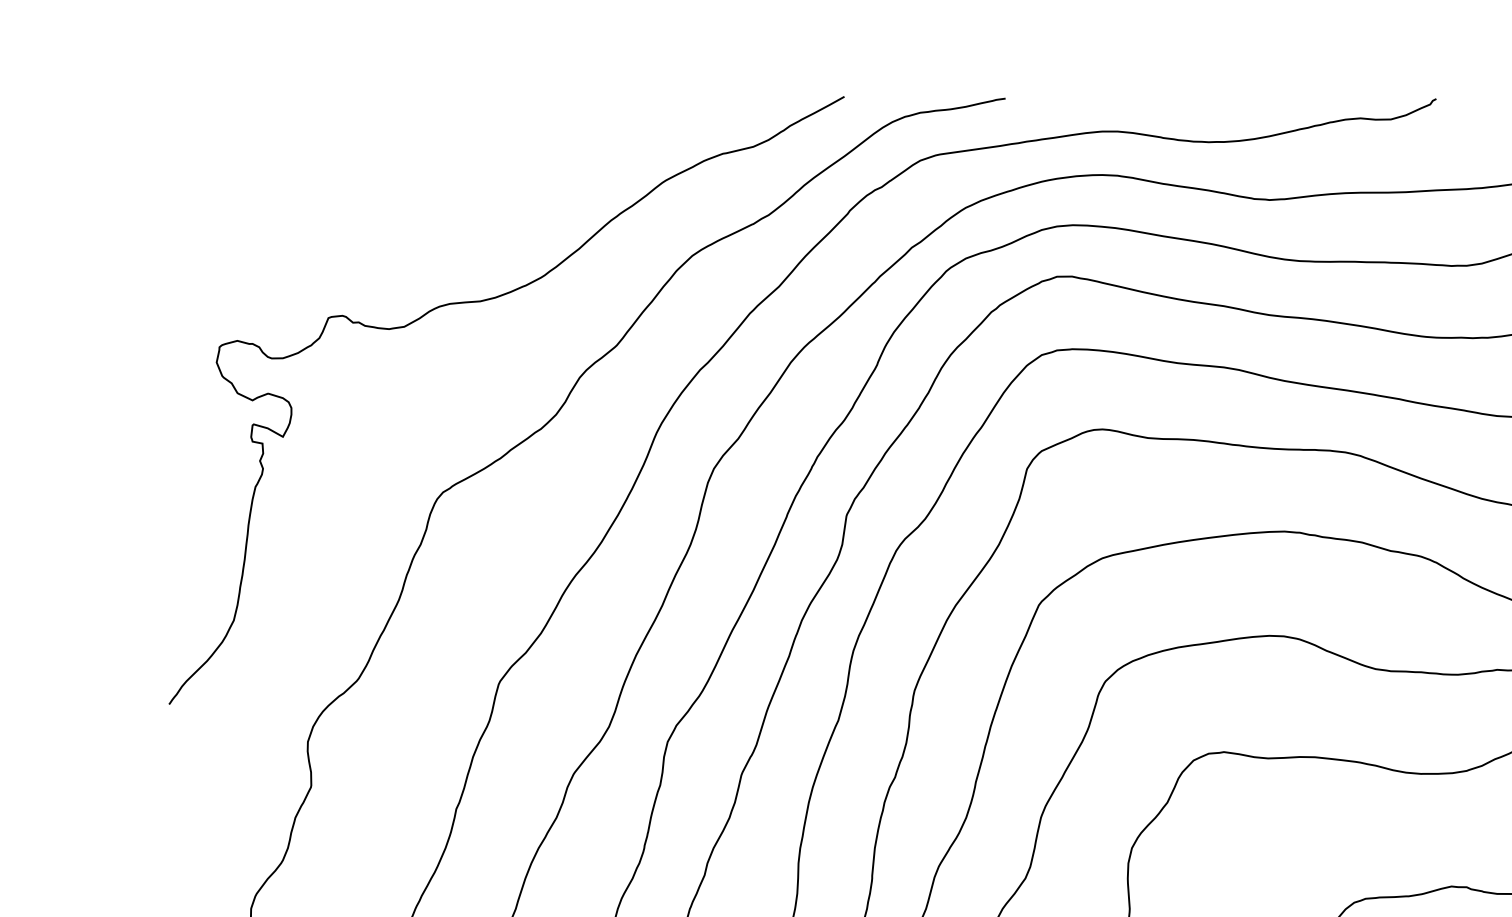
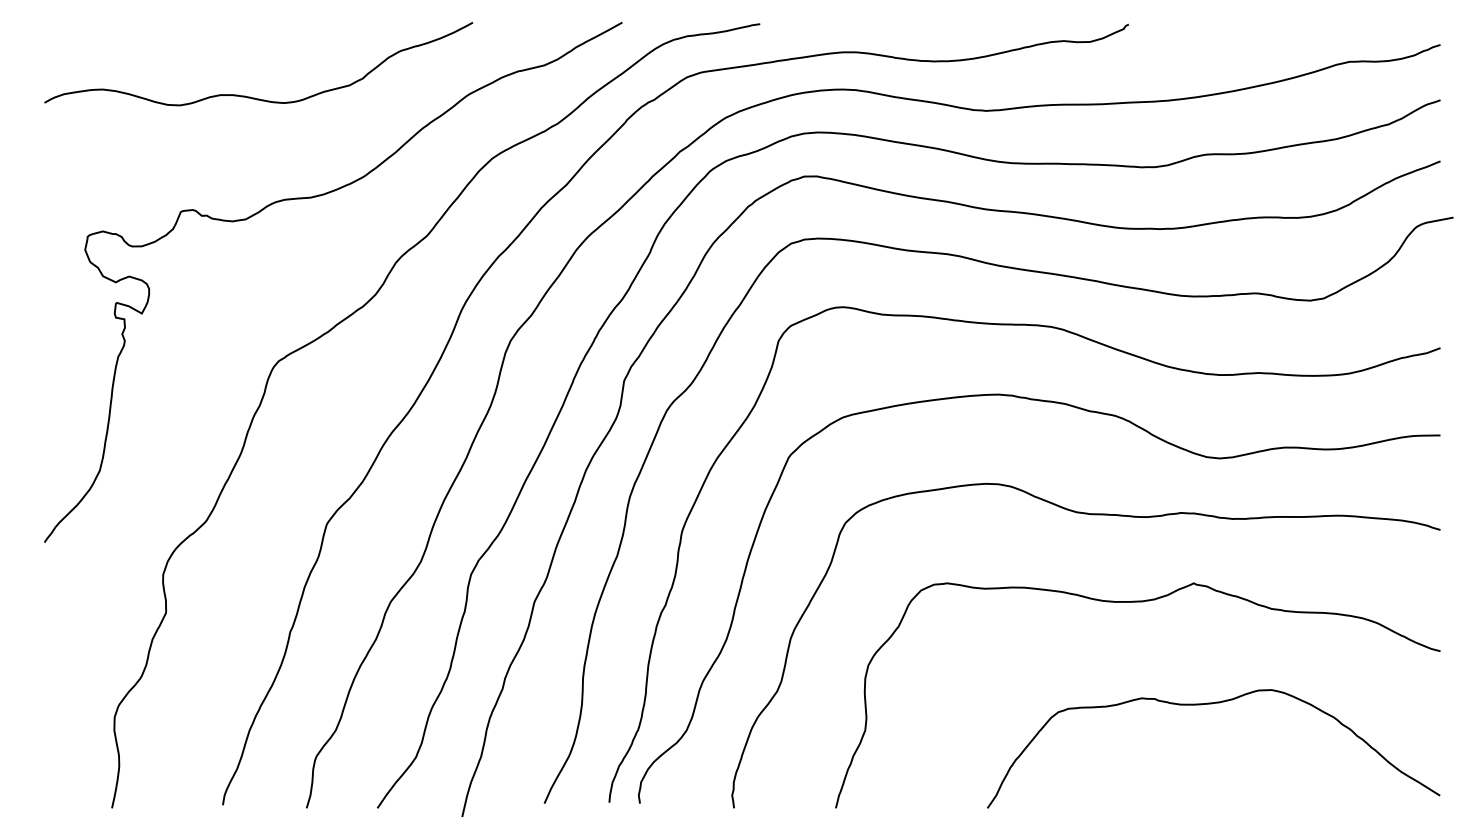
curve: (409, 183) -> (250, 96), added

